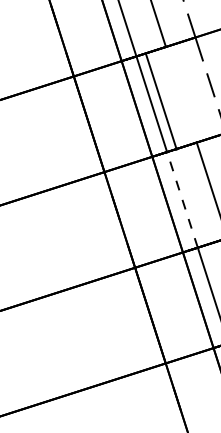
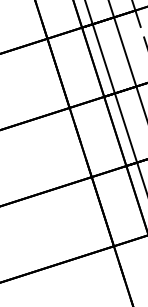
line: (160, 101) -> (124, 51), moved
line: (182, 199) -> (126, 127), dashed -> solid

